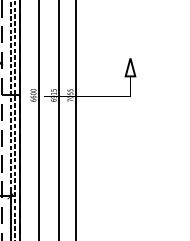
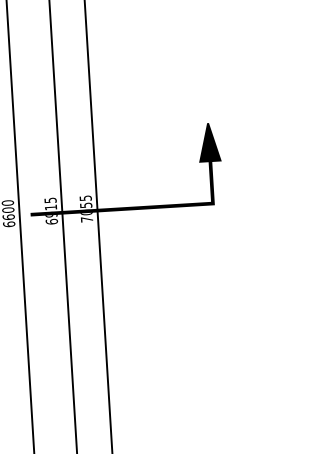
fill: (130, 67) -> (209, 142), added

